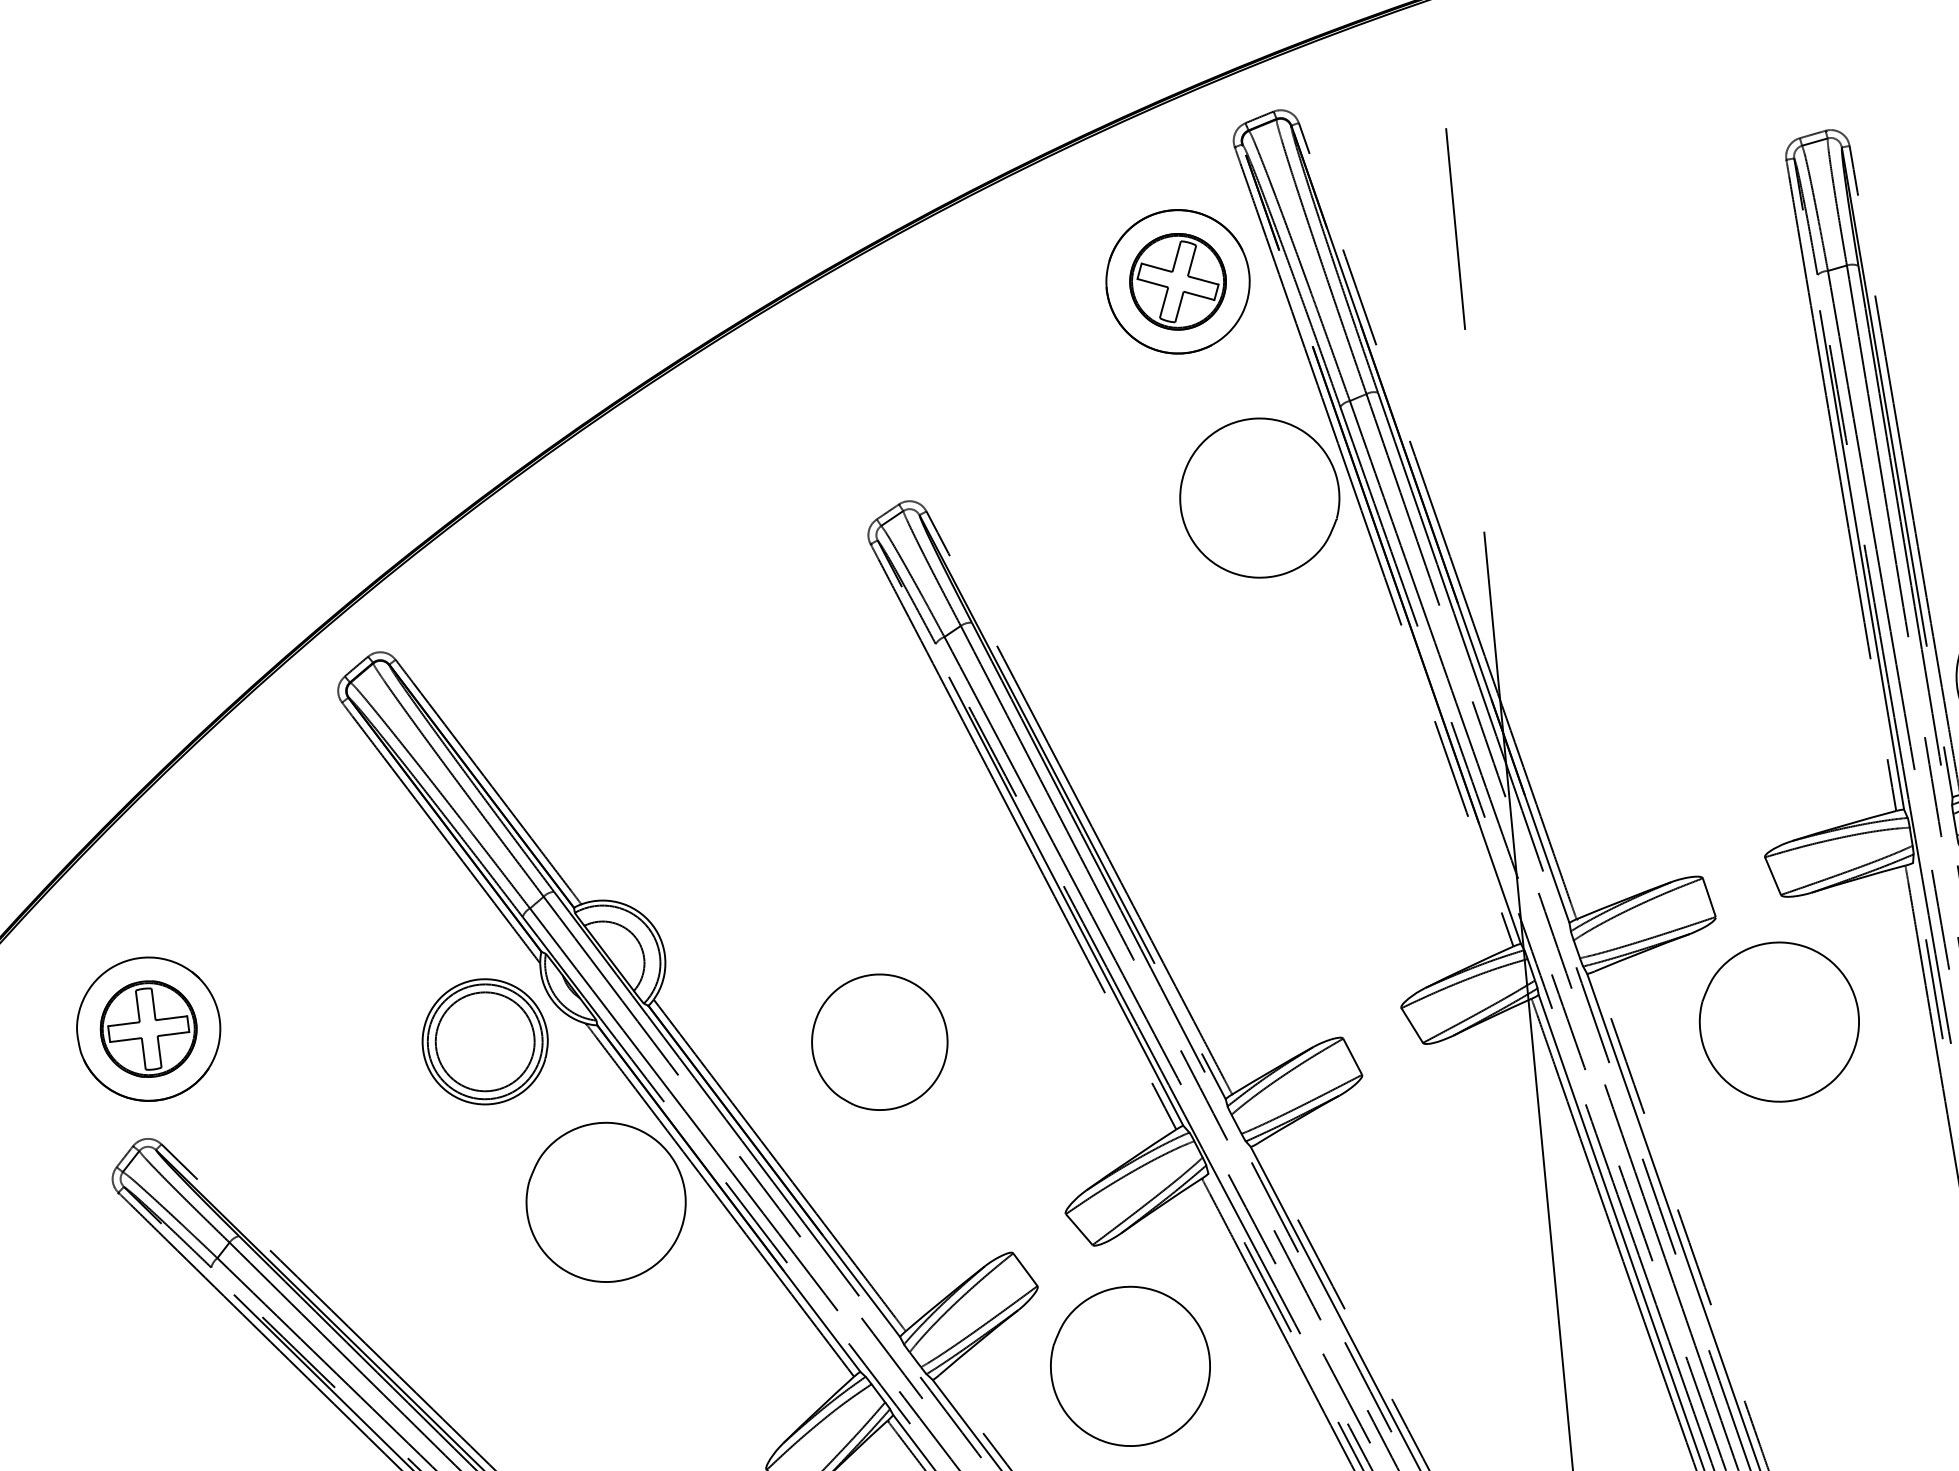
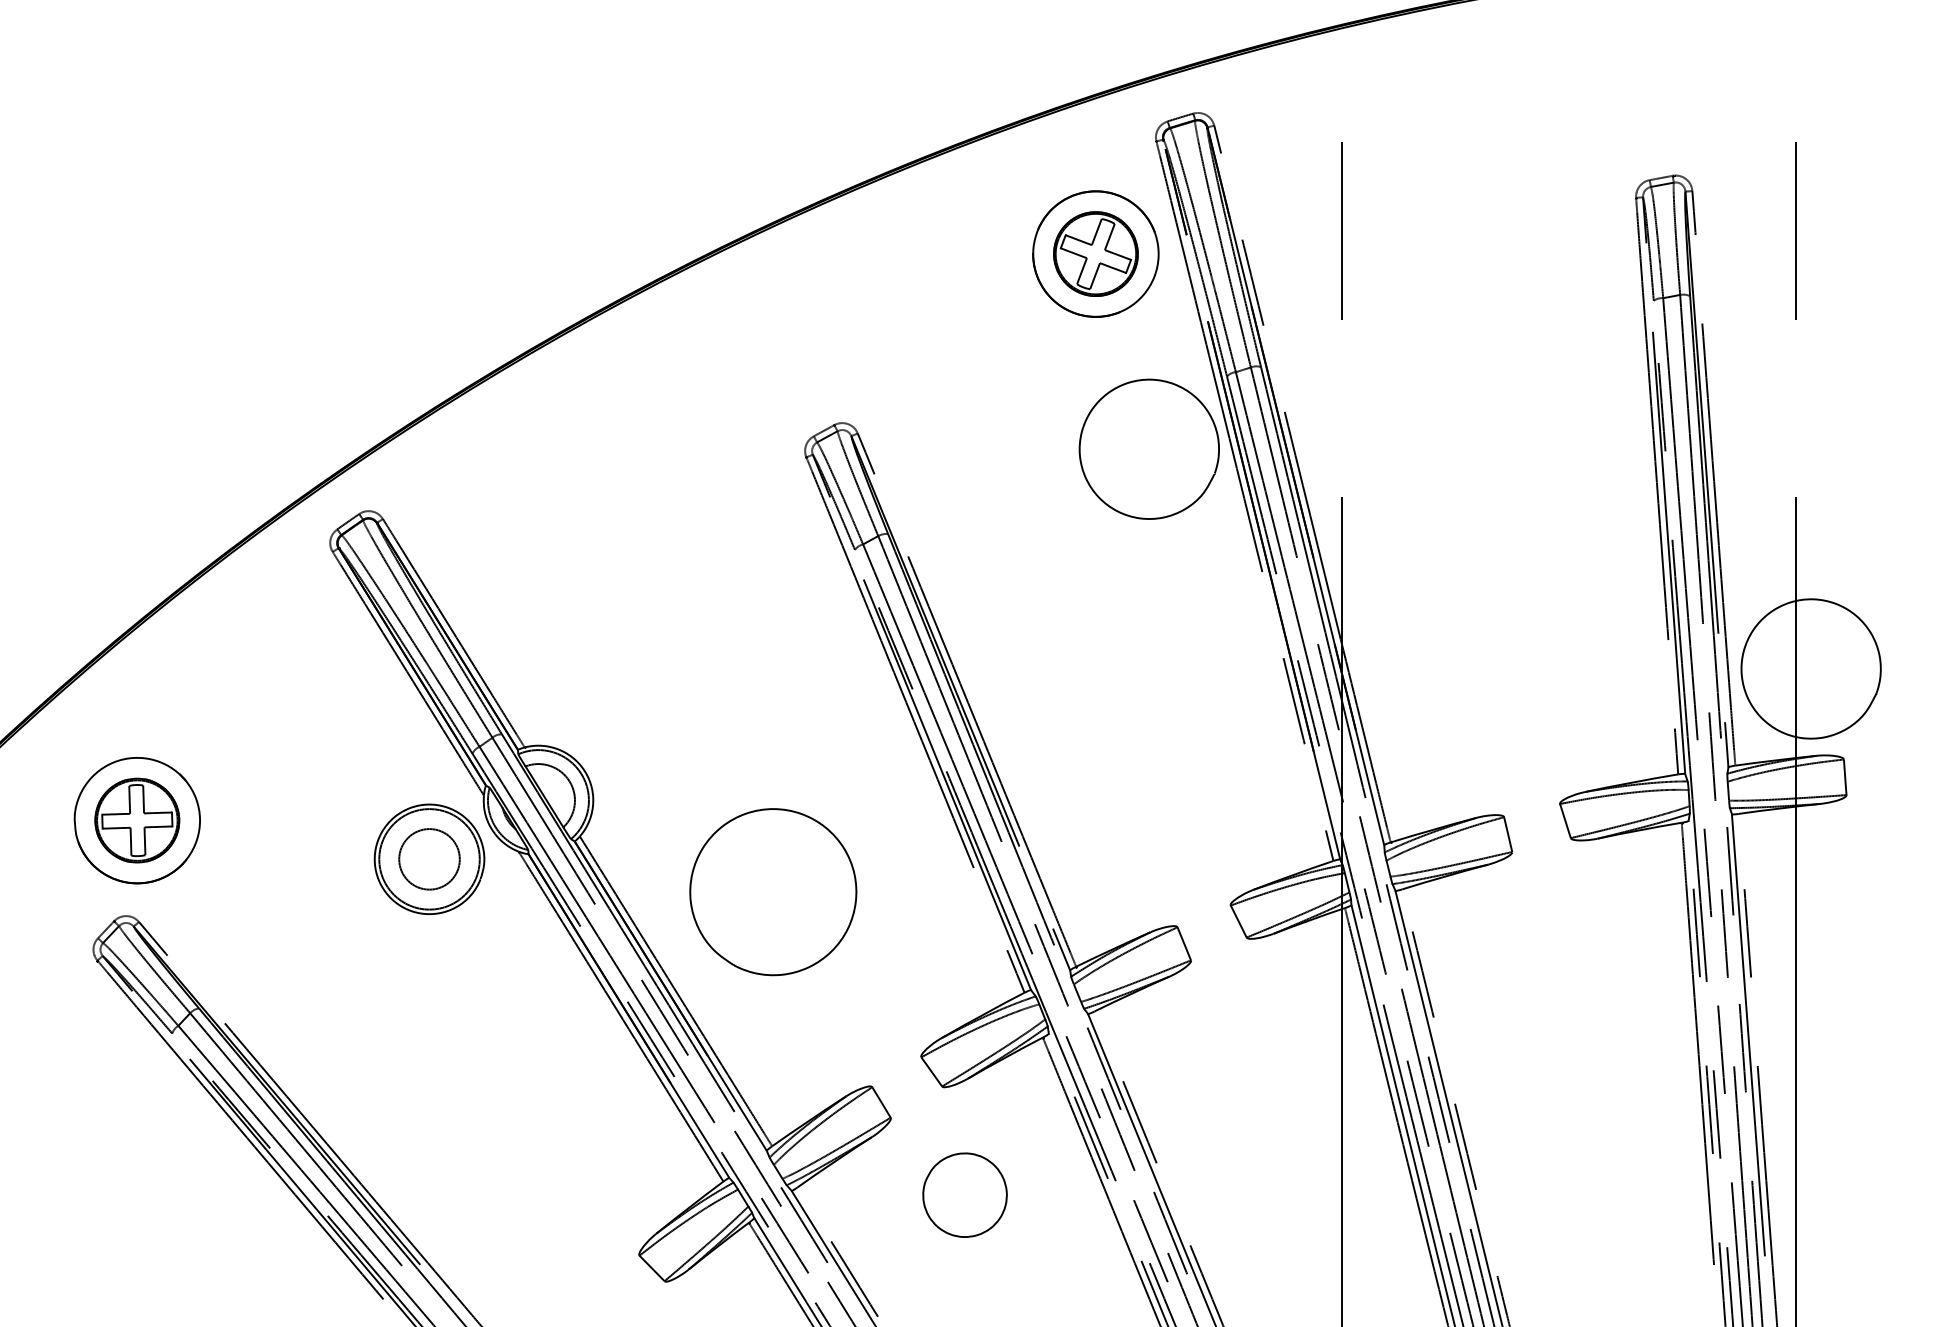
part: (1778, 1021) -> (1558, 948), removed
circle: (485, 1041) -> (429, 859), size x0.7
part: (879, 1042) -> (773, 892), size x1.4
part: (605, 1201) -> (521, 1008), removed
part: (1129, 1365) -> (964, 1194), size x0.6

